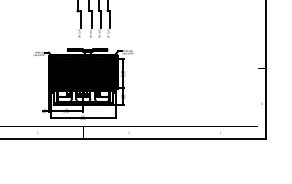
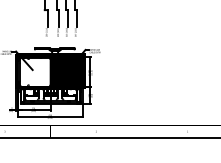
hatch: (67, 72) -> (34, 71), removed

